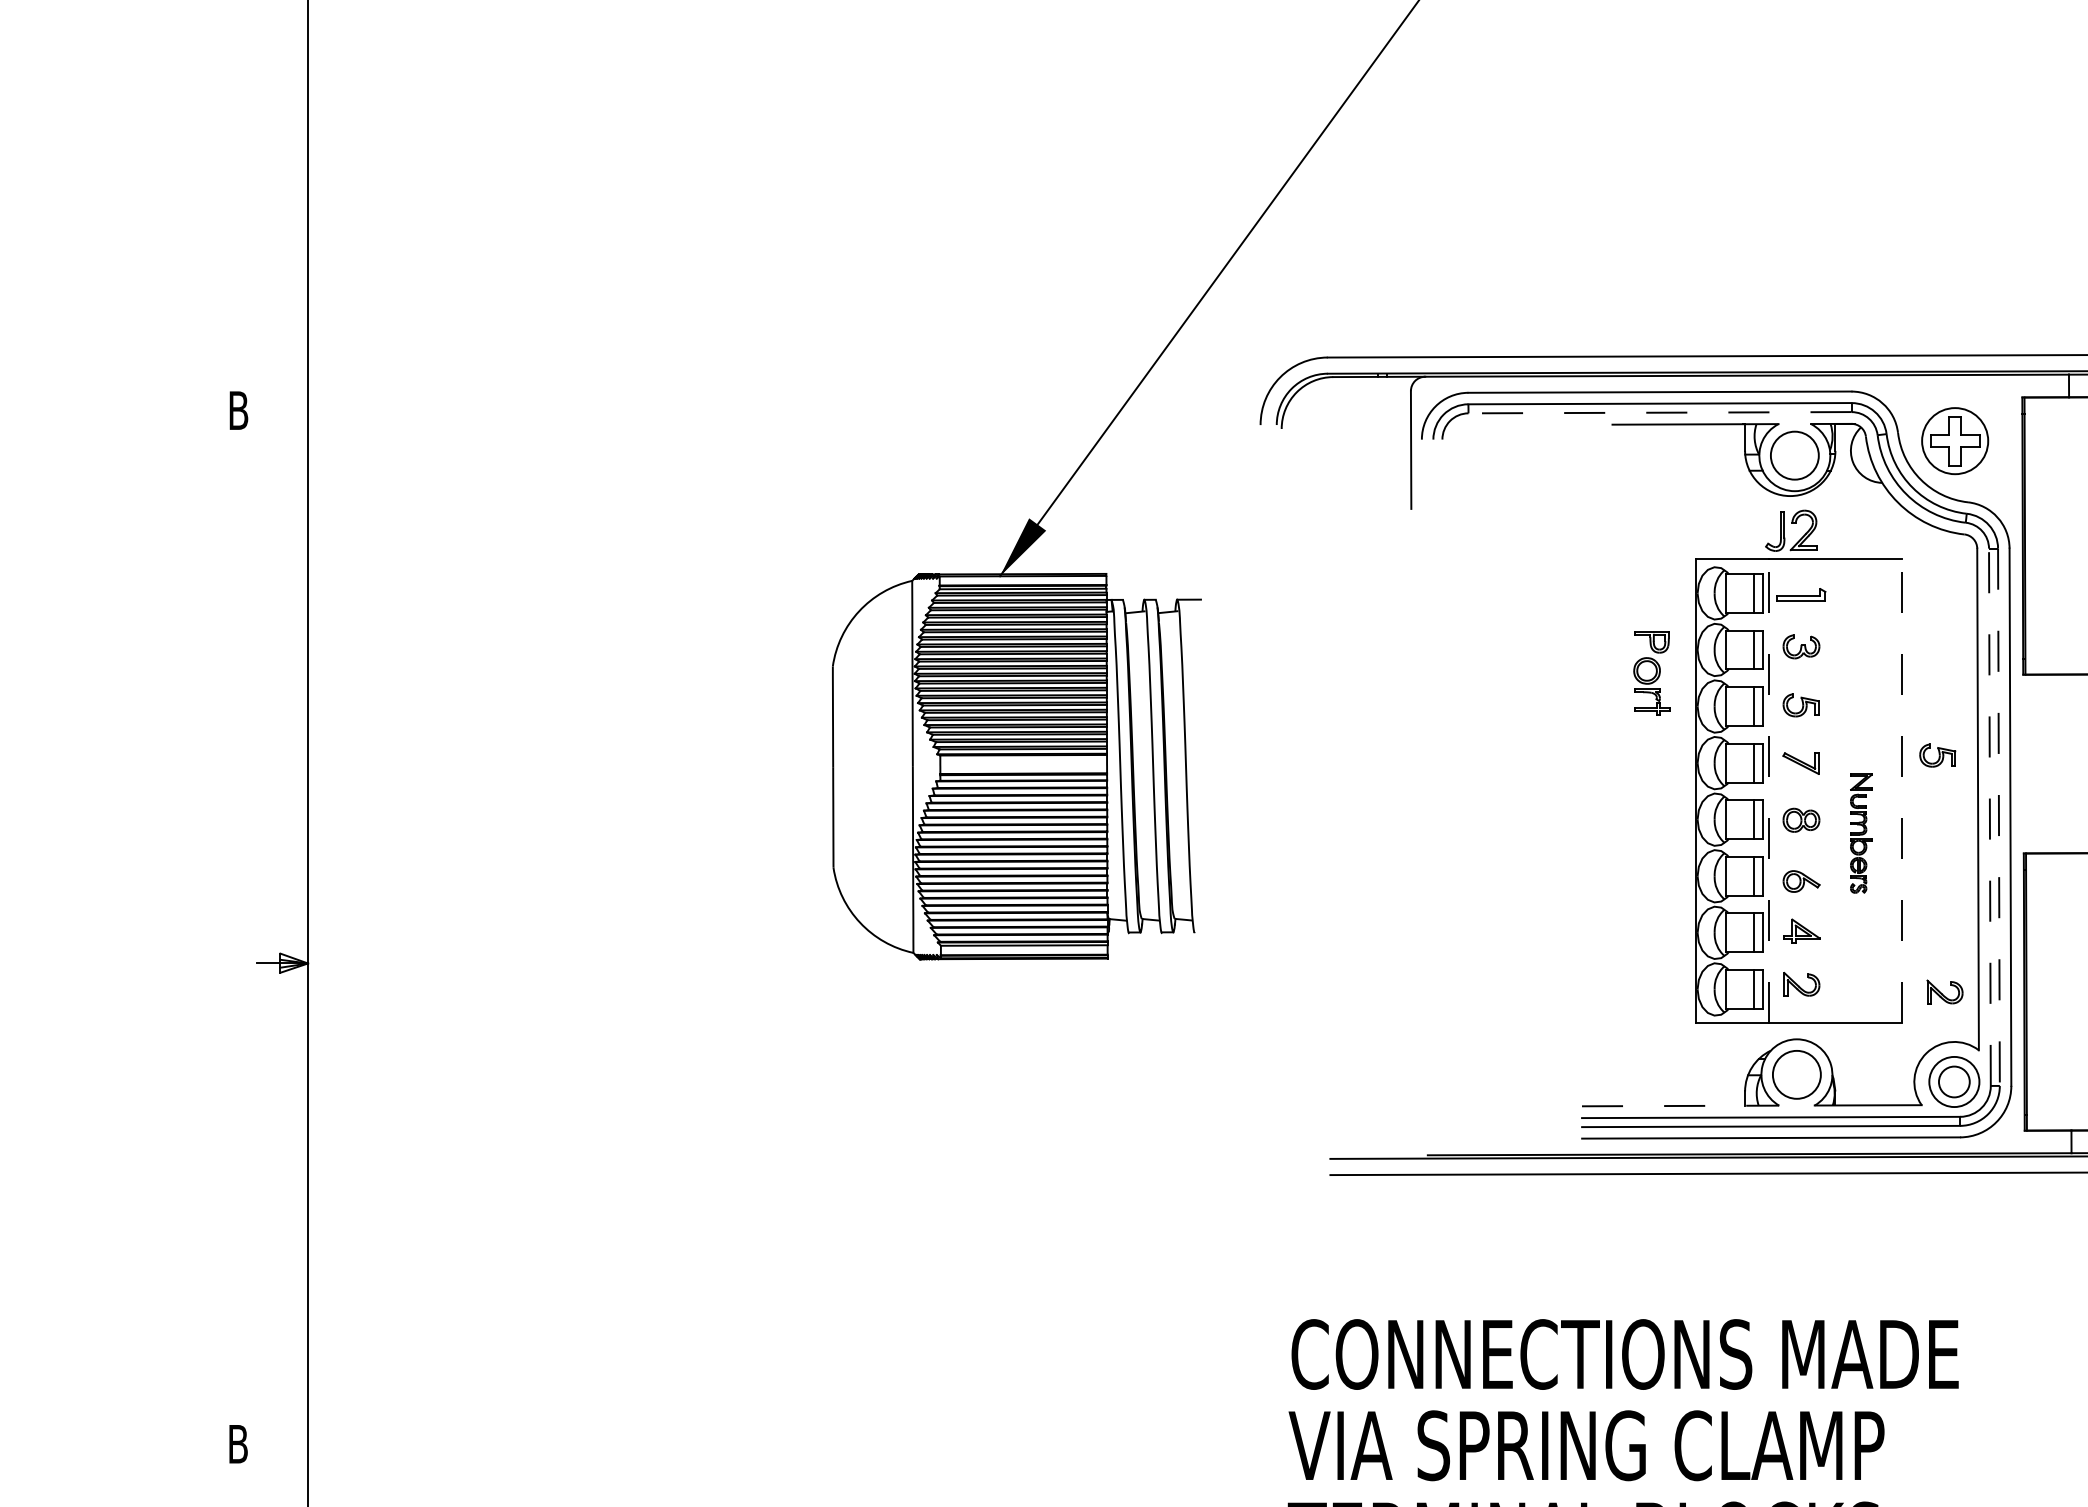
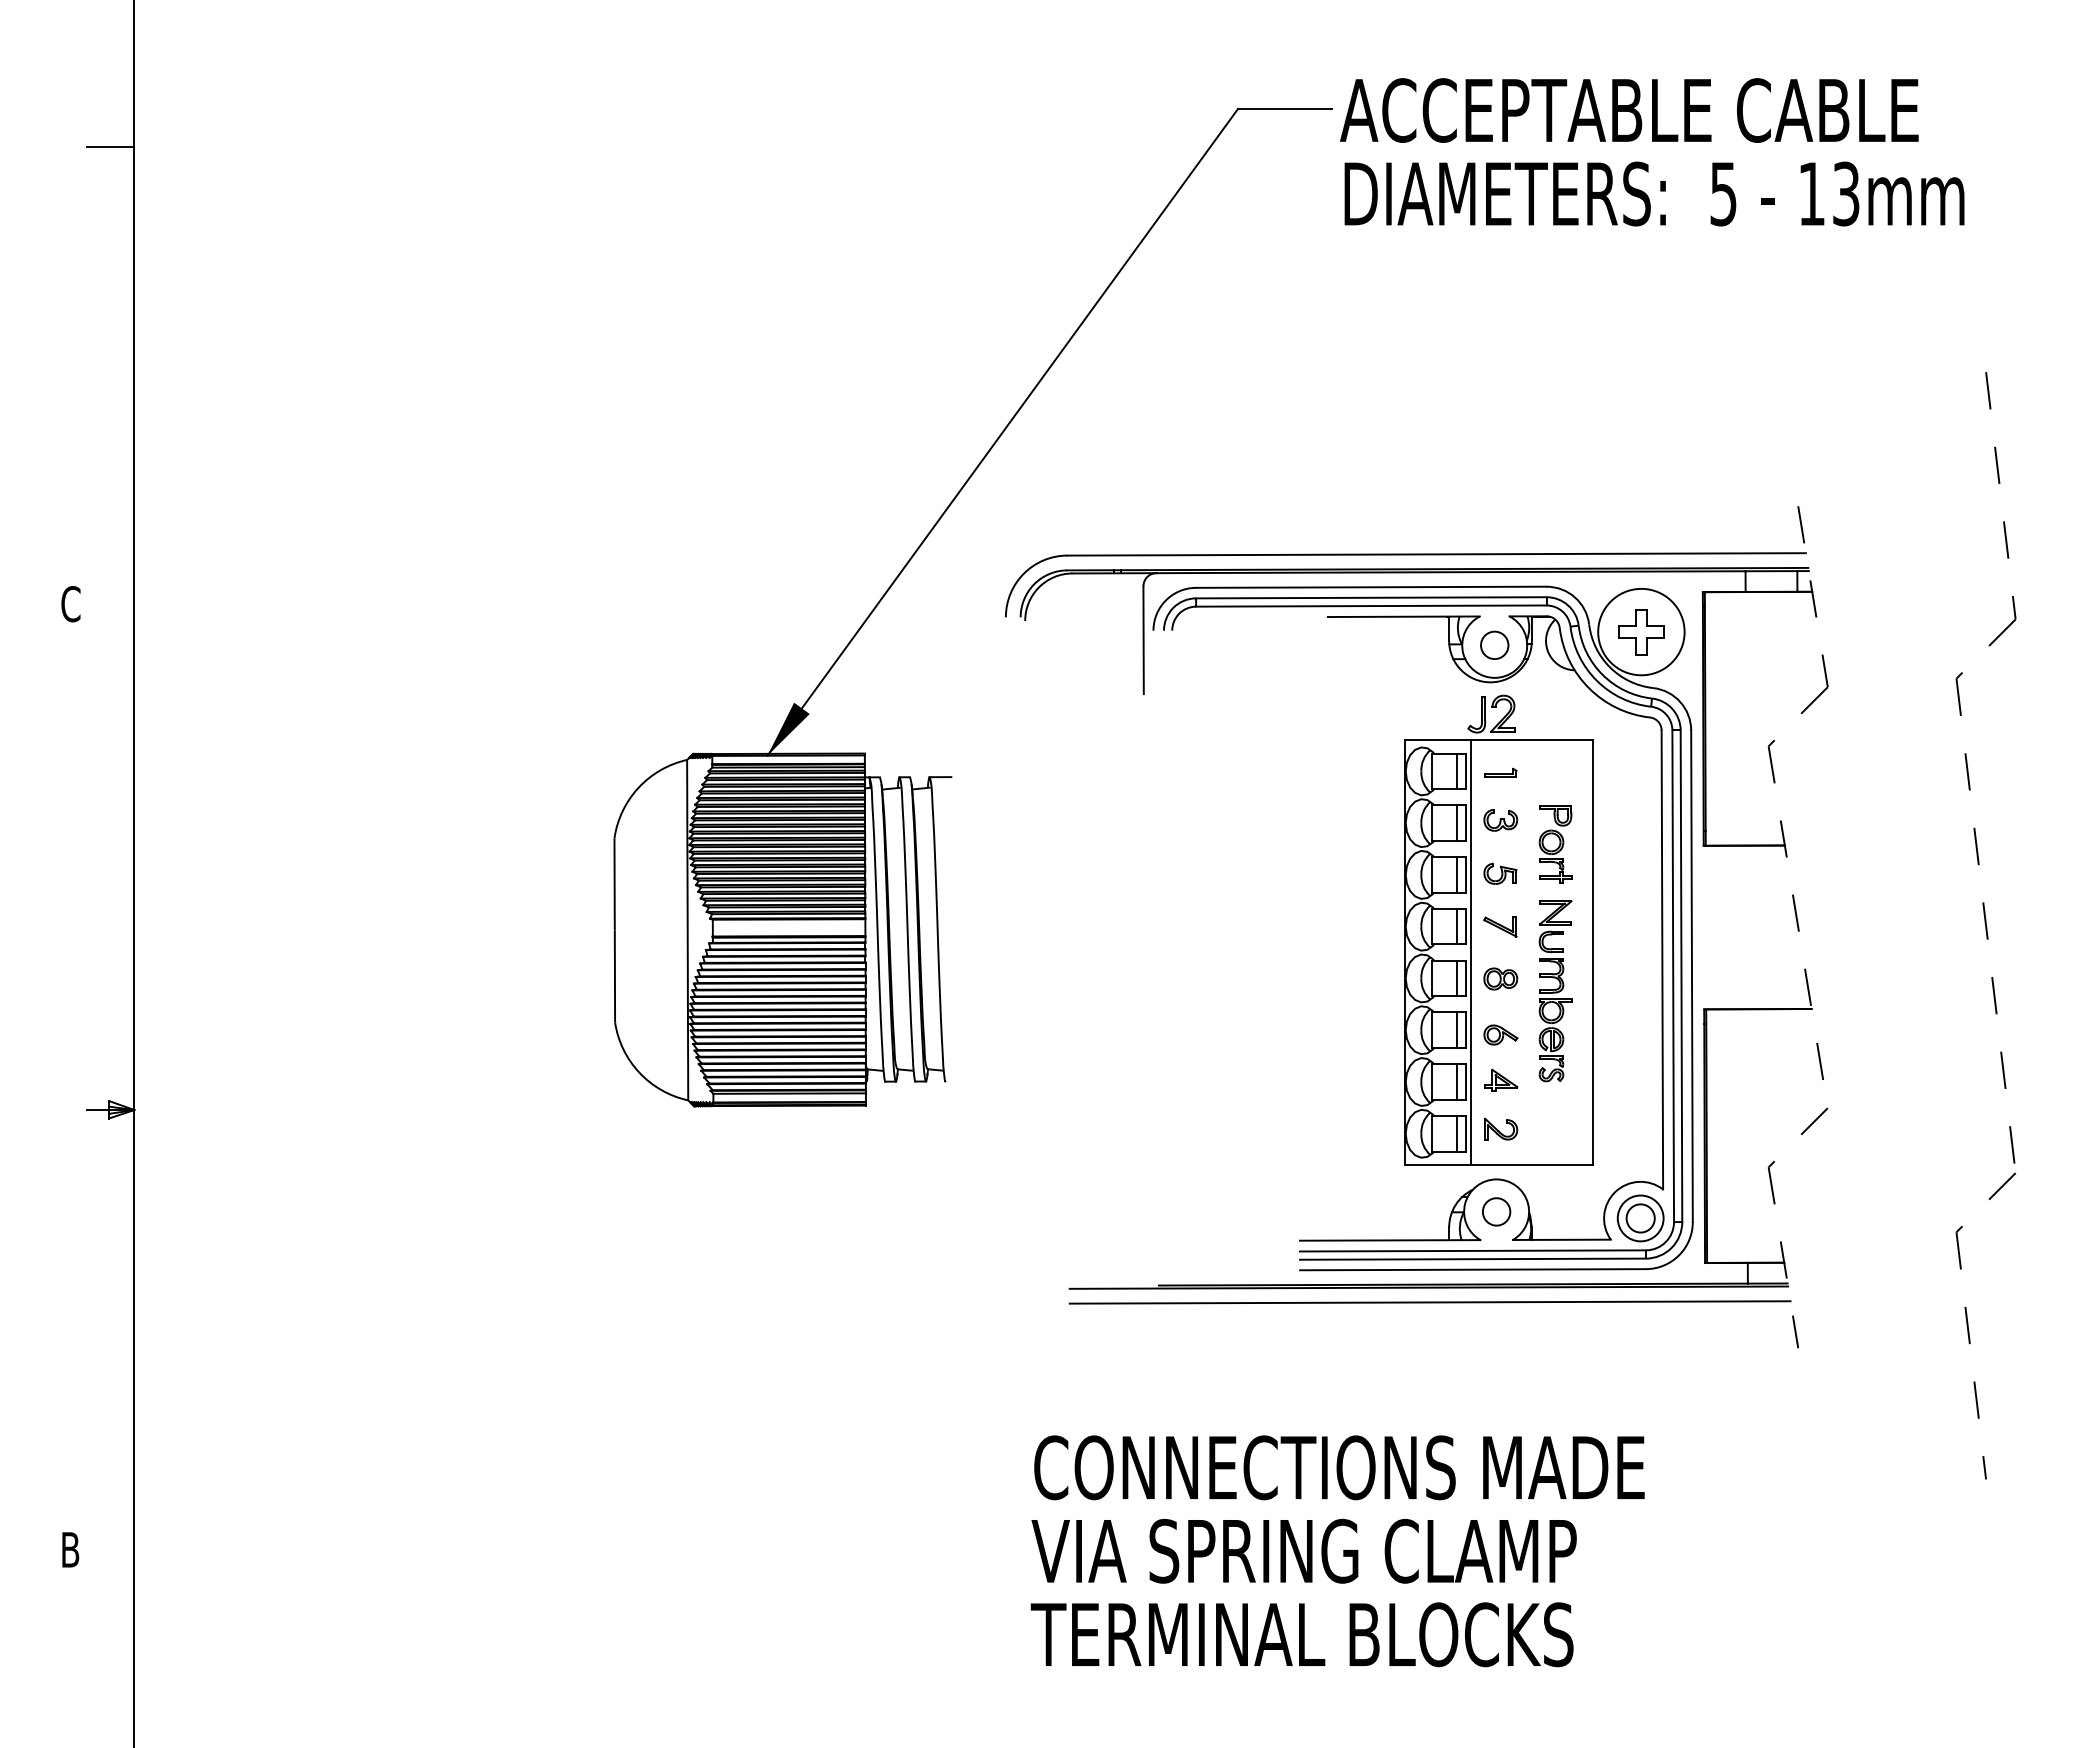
text: (238, 410) -> (70, 604), B -> C
line: (1659, 413) -> (1370, 606), dashed -> solid
circle: (1955, 440) -> (1641, 631), size x1.43
circle: (1794, 455) -> (1494, 645), size x0.62
part: (1801, 594) -> (1500, 772), size x0.71
part: (1651, 673) -> (1555, 844), moved
part: (1937, 755) -> (1625, 919), removed
line: (1769, 791) -> (1471, 952), dashed -> solid
line: (1901, 791) -> (1592, 952), dashed -> solid
line: (1990, 817) -> (1673, 976), dashed -> solid
line: (1998, 817) -> (1681, 976), dashed -> solid
part: (1861, 833) -> (1555, 991), size x1.67
part: (1945, 991) -> (1632, 1135), removed
circle: (1796, 1074) -> (1496, 1211), size x0.62
line: (1680, 1106) -> (1390, 1240), dashed -> solid

